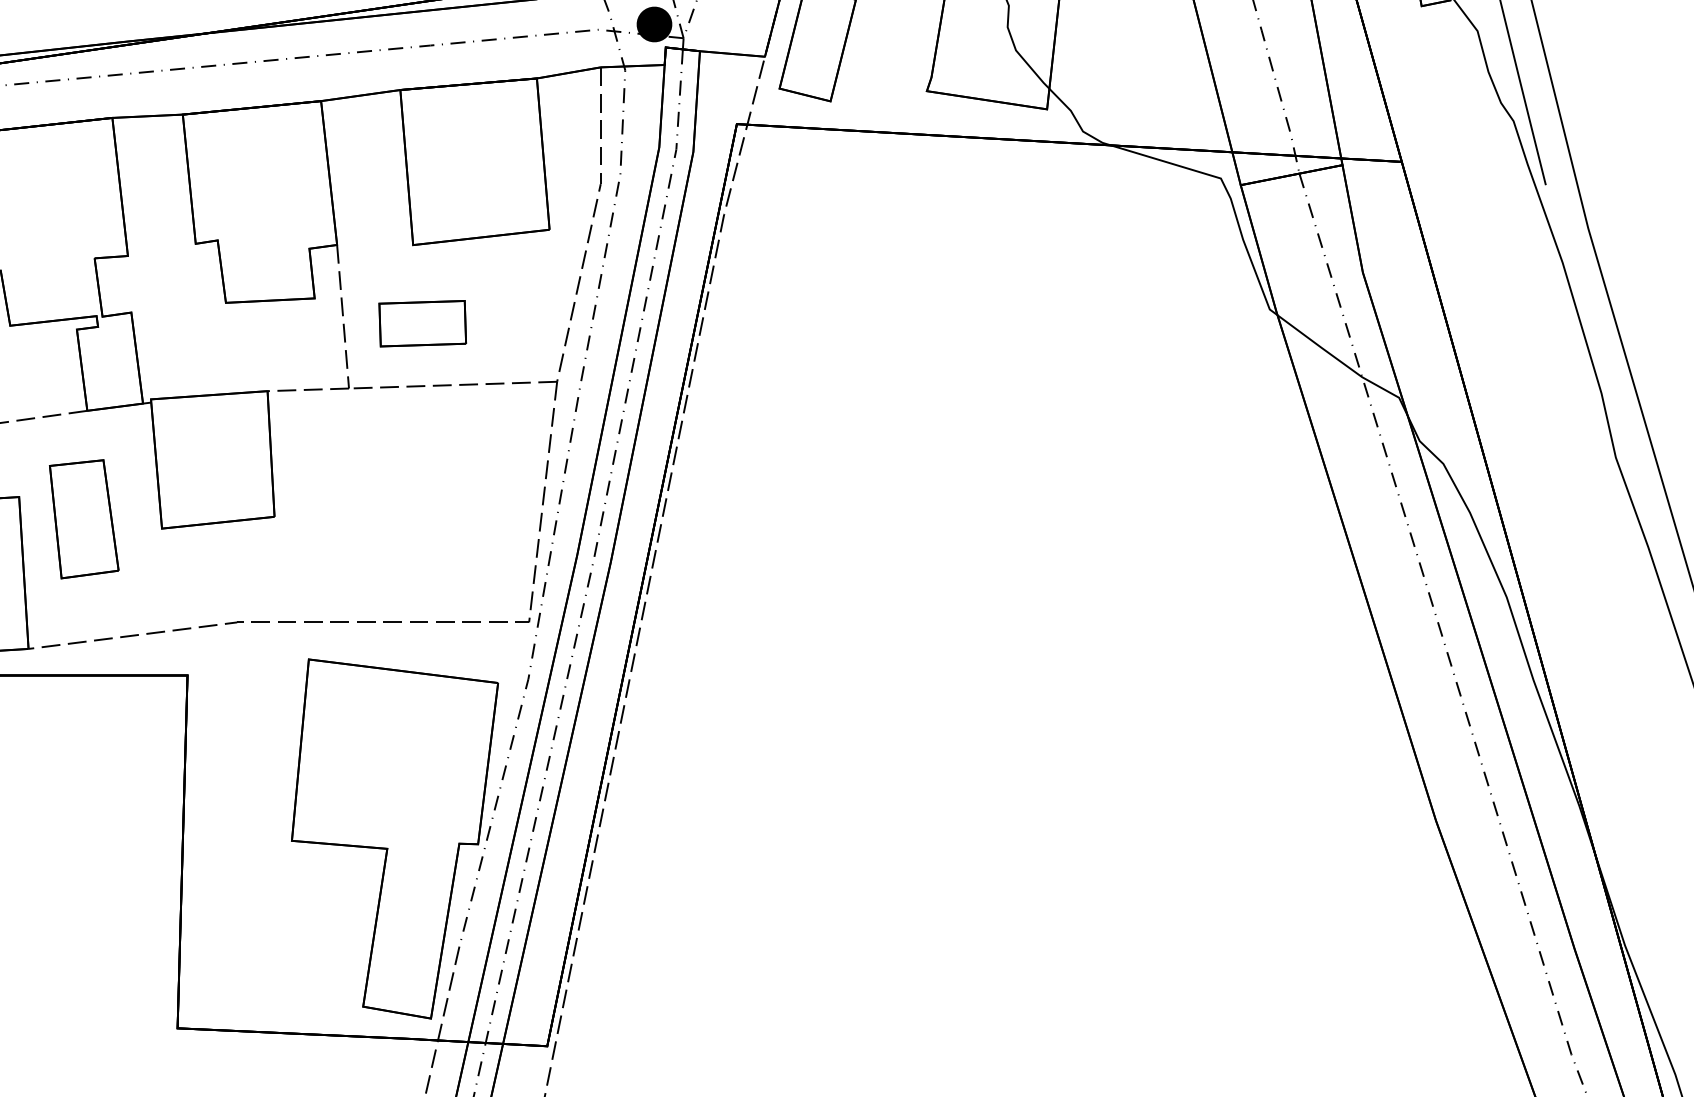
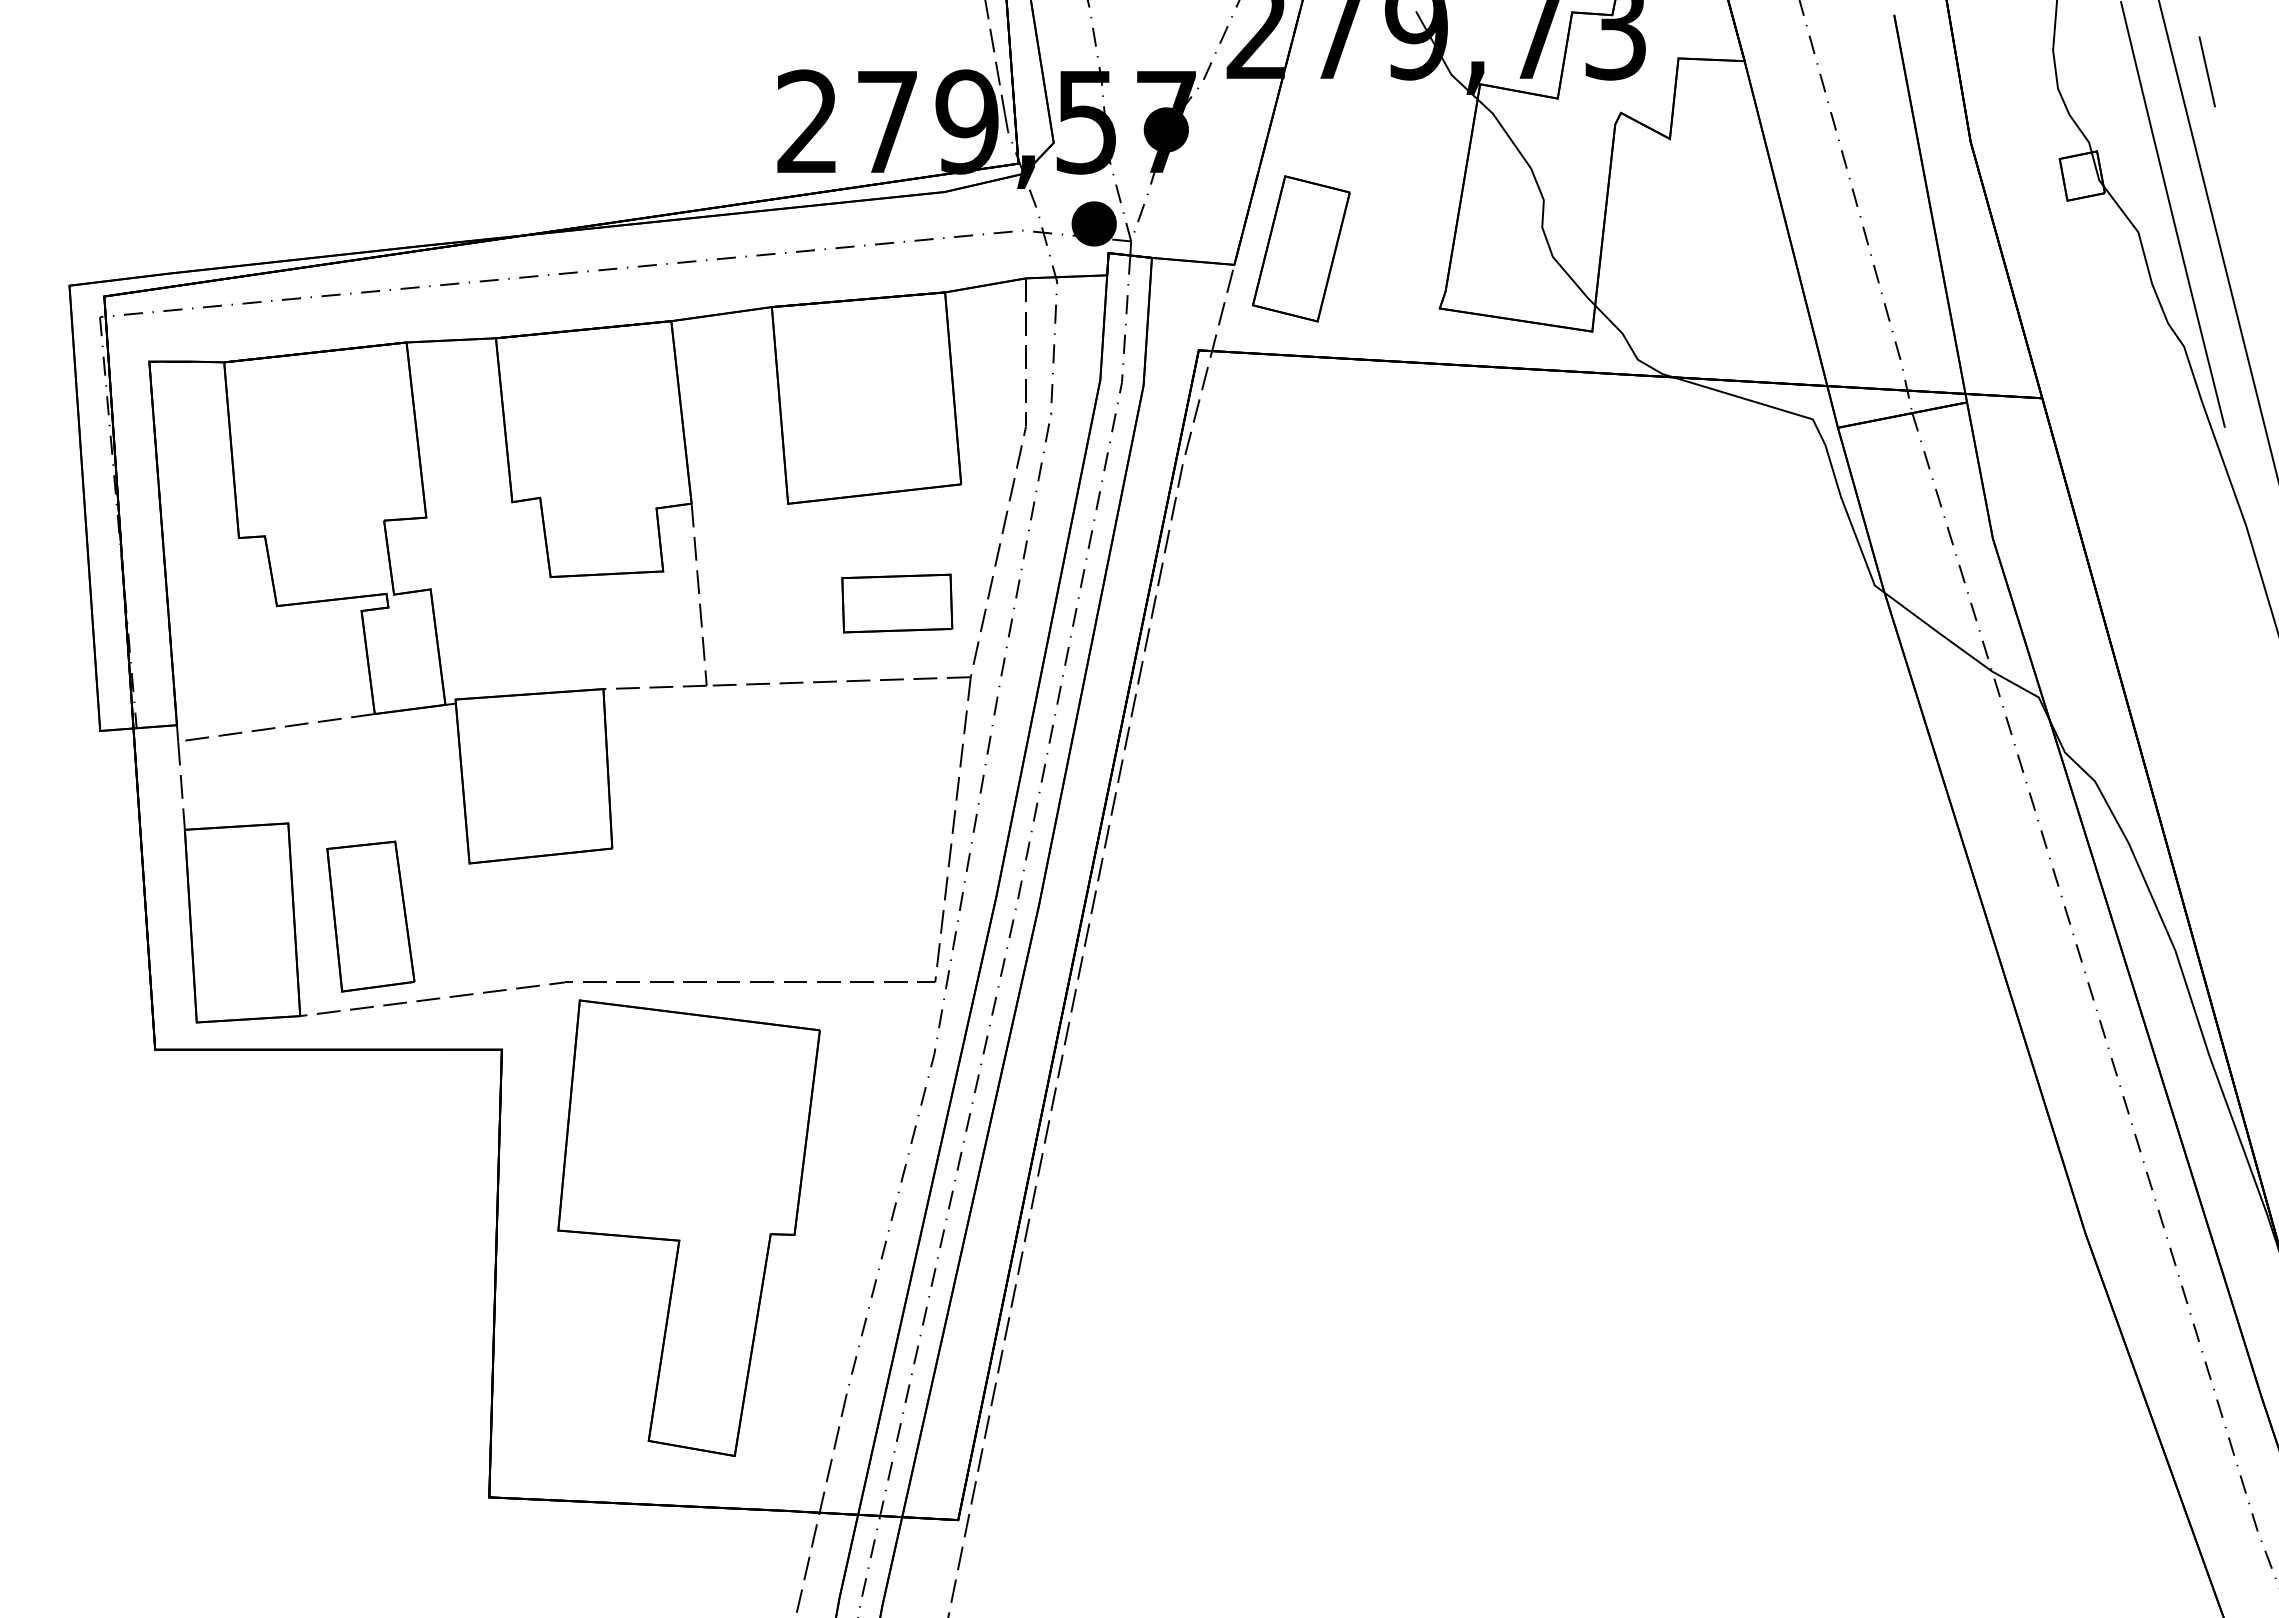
part: (422, 323) -> (897, 603), moved
part: (83, 519) -> (370, 916), moved
part: (394, 838) -> (688, 1227), moved

